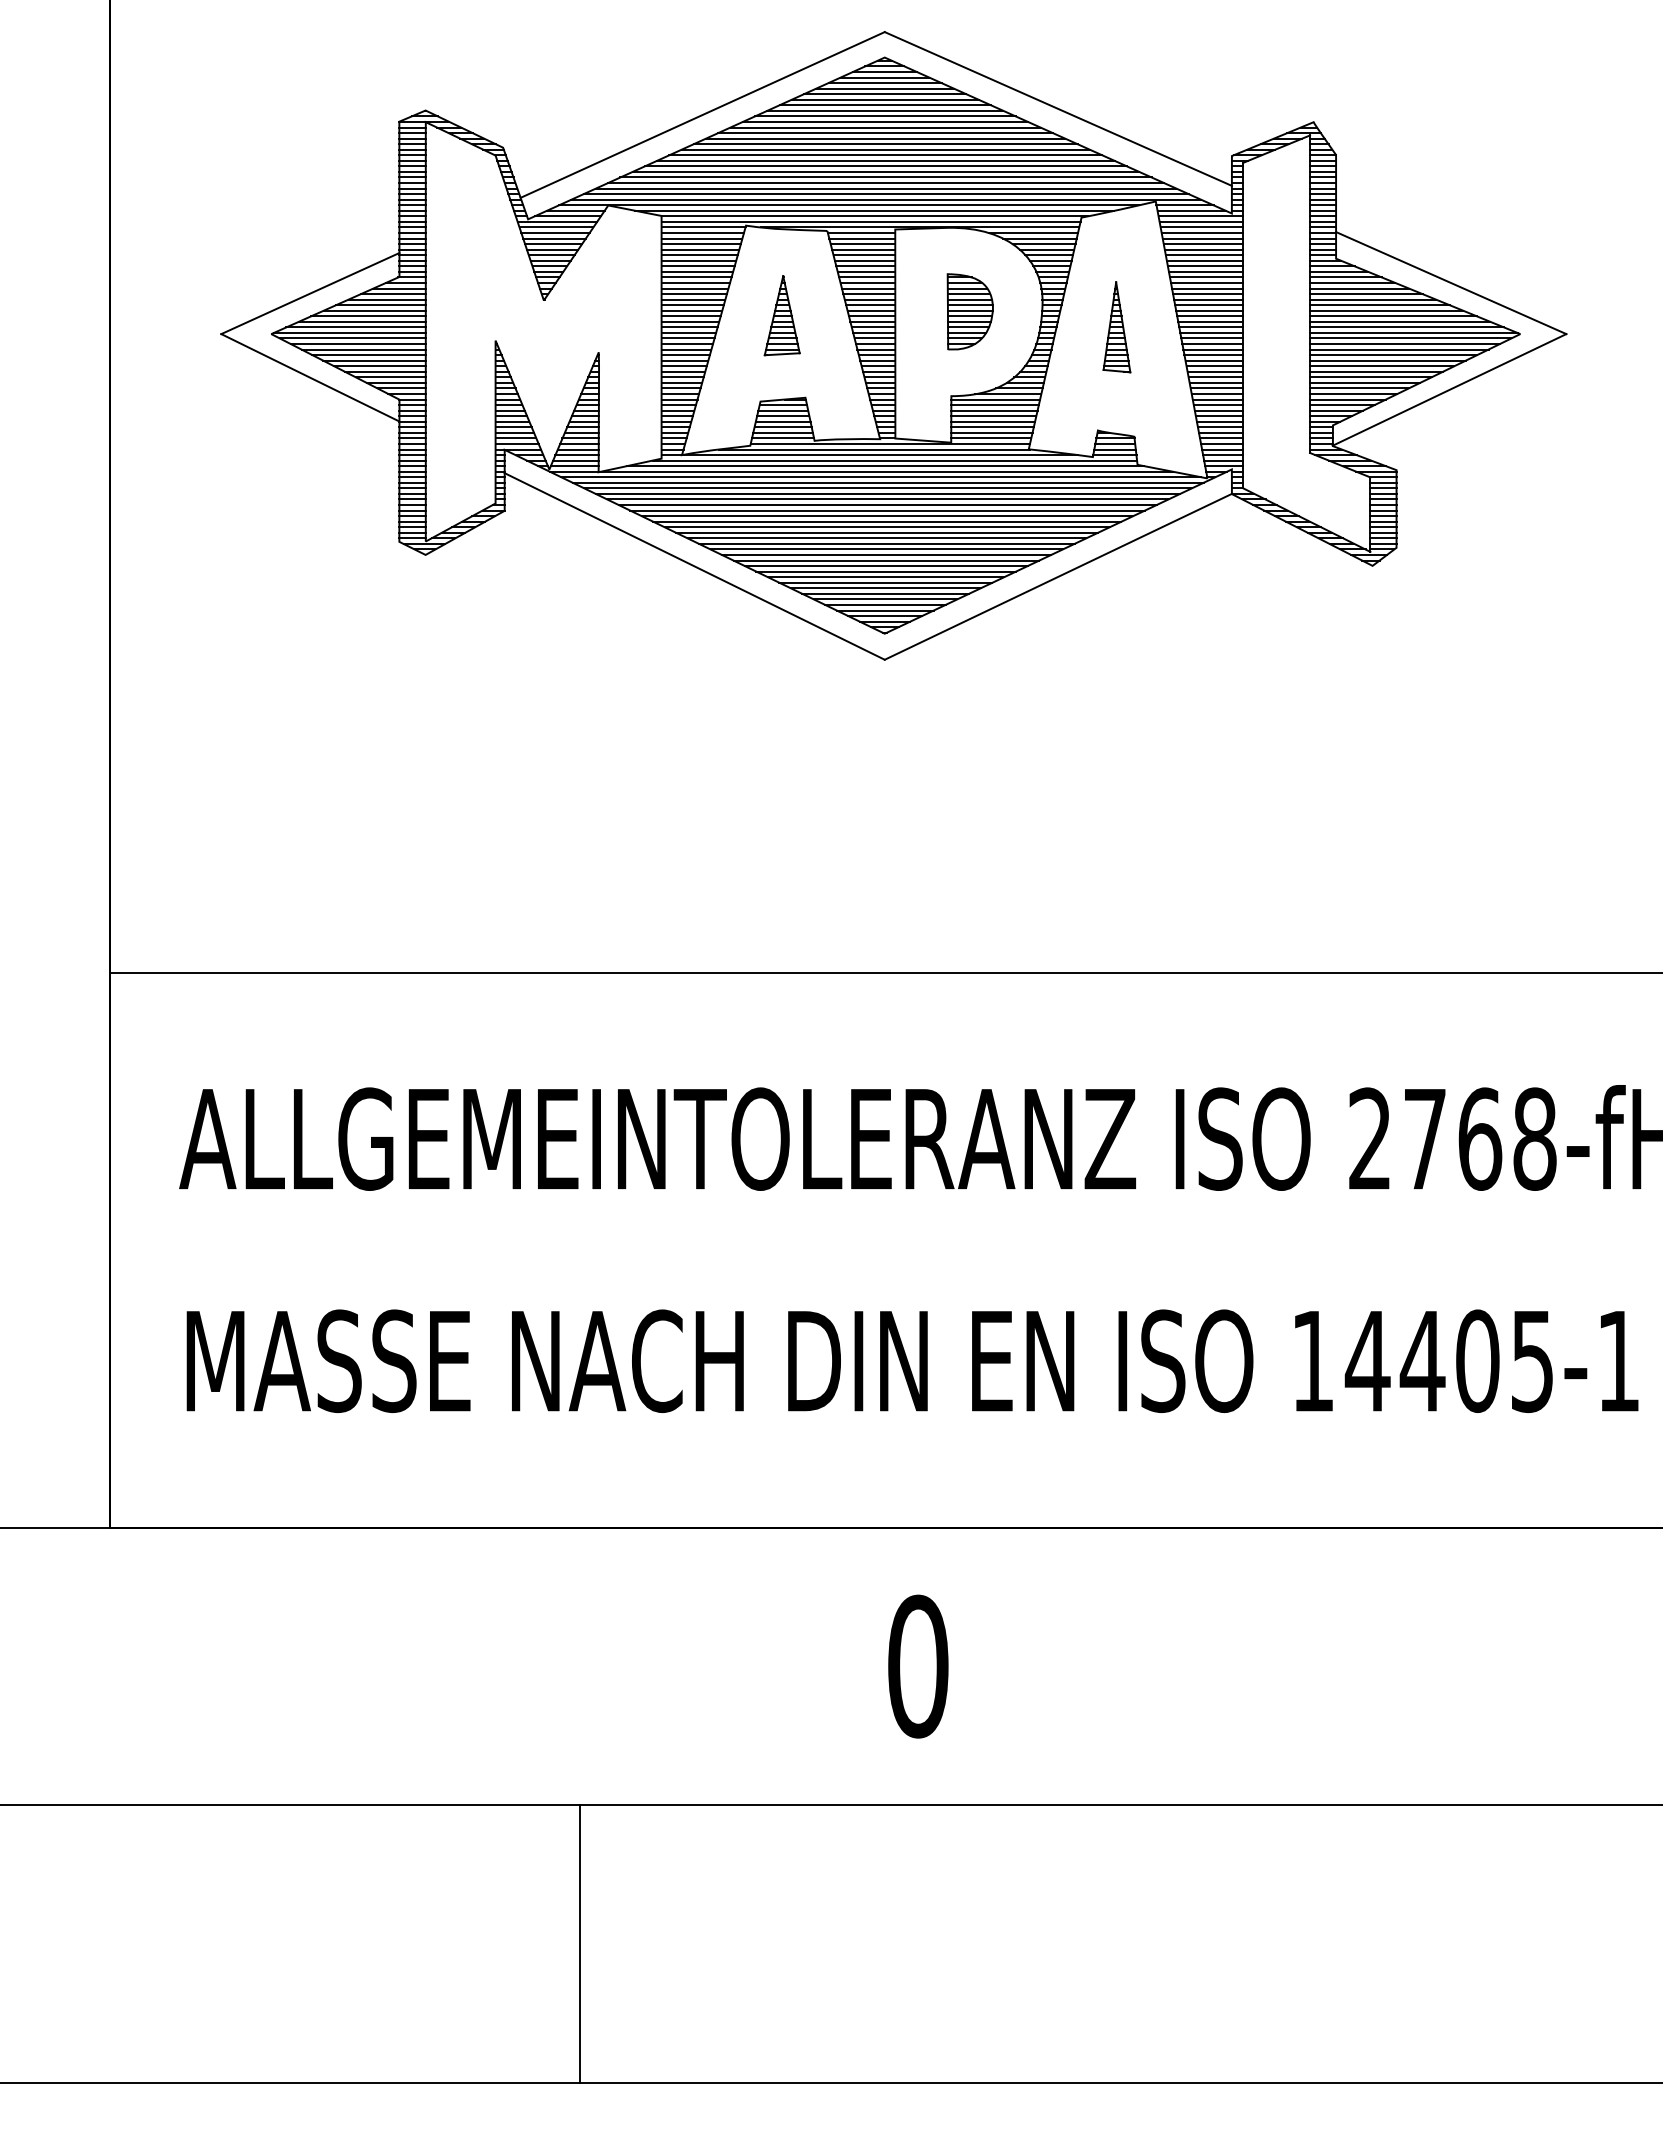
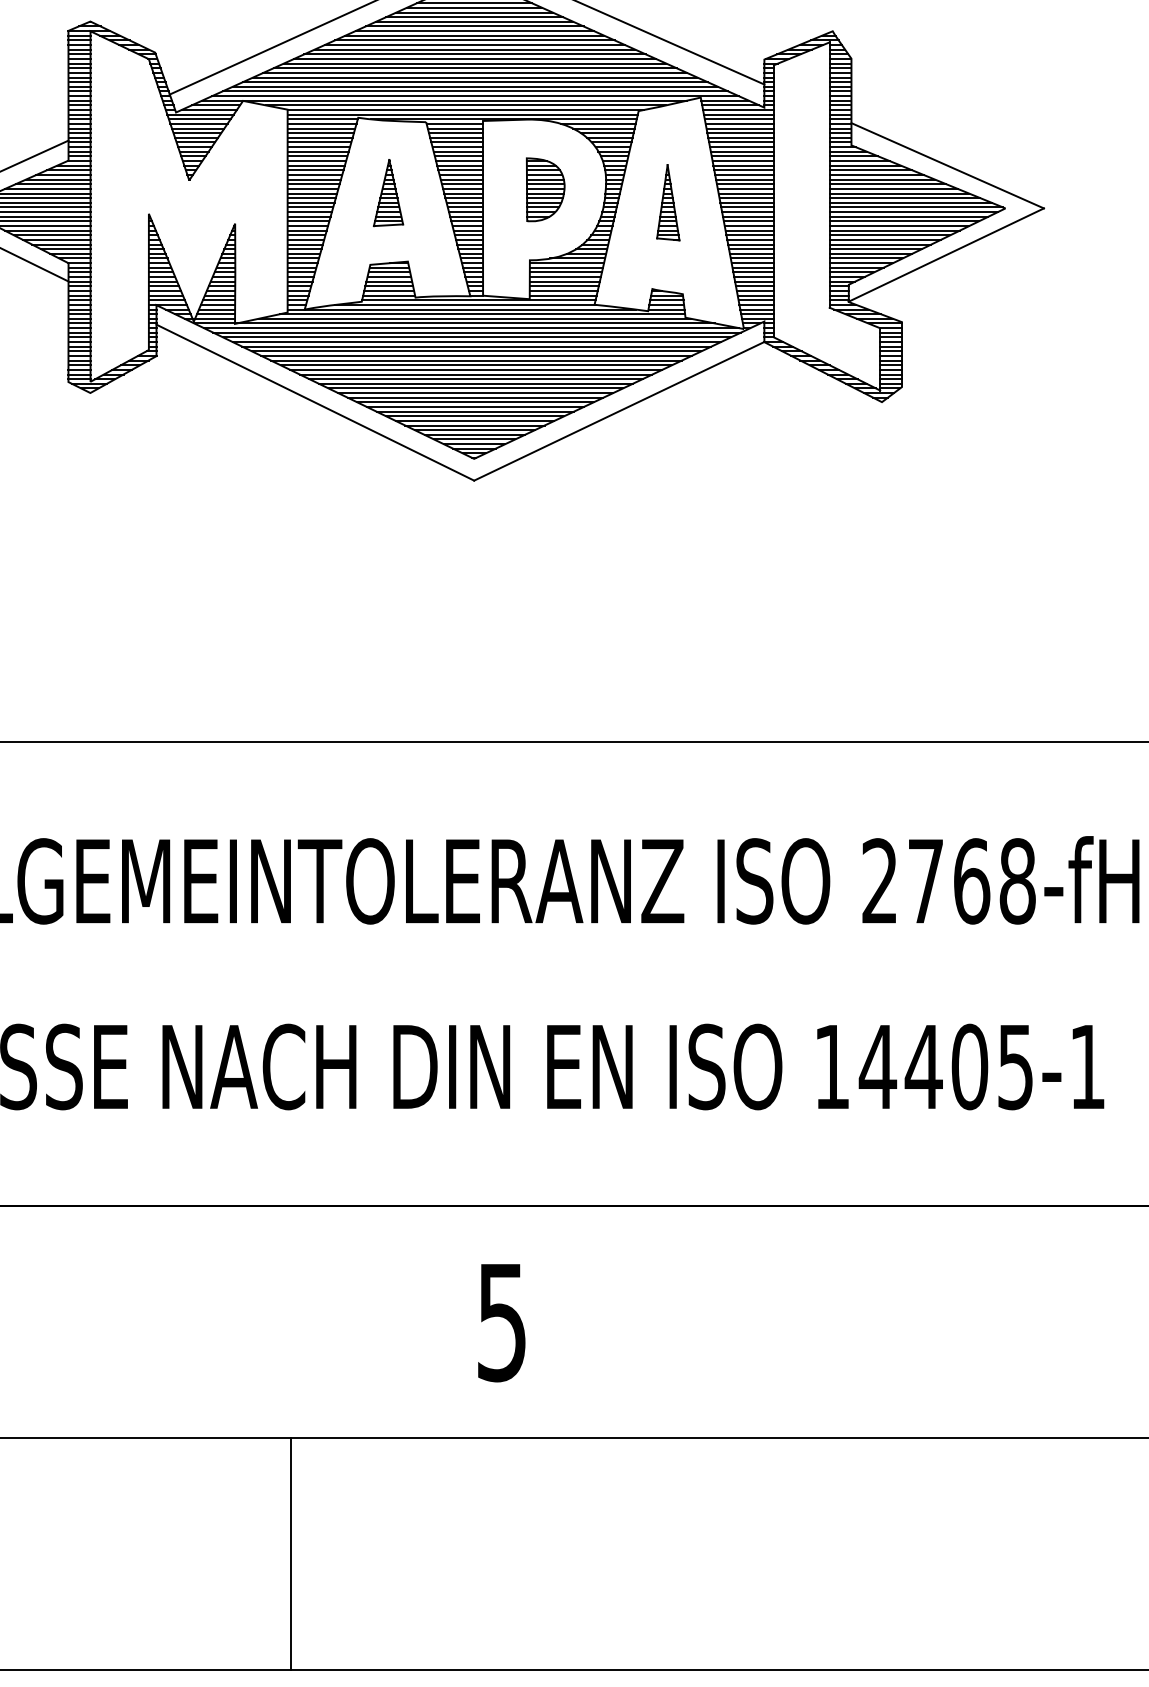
text: (918, 1666) -> (502, 1322), 0 -> 5
line: (580, 1943) -> (290, 1553), moved

